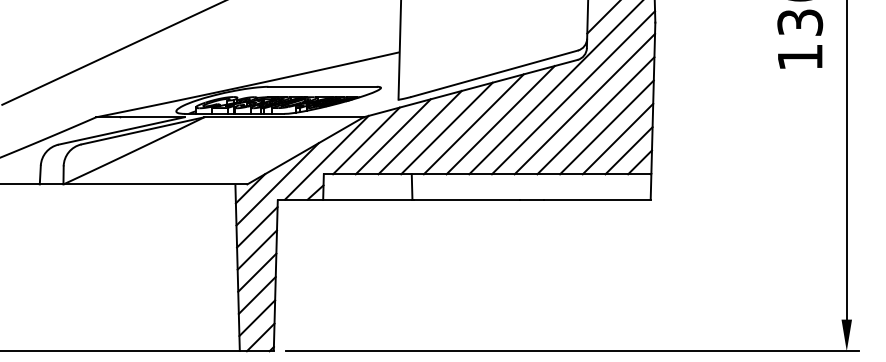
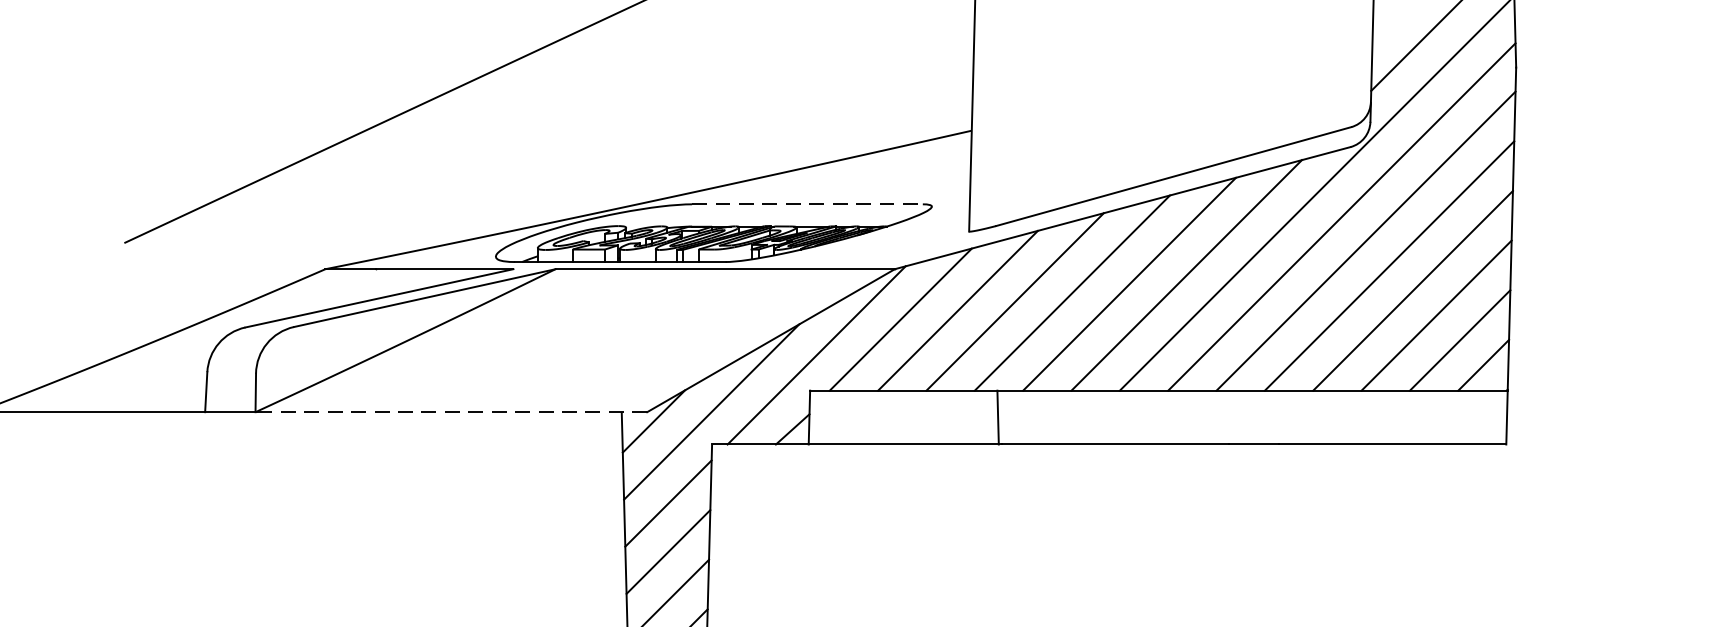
line: (323, 86) -> (809, 203), solid -> dashed
line: (155, 184) -> (451, 412), solid -> dashed

